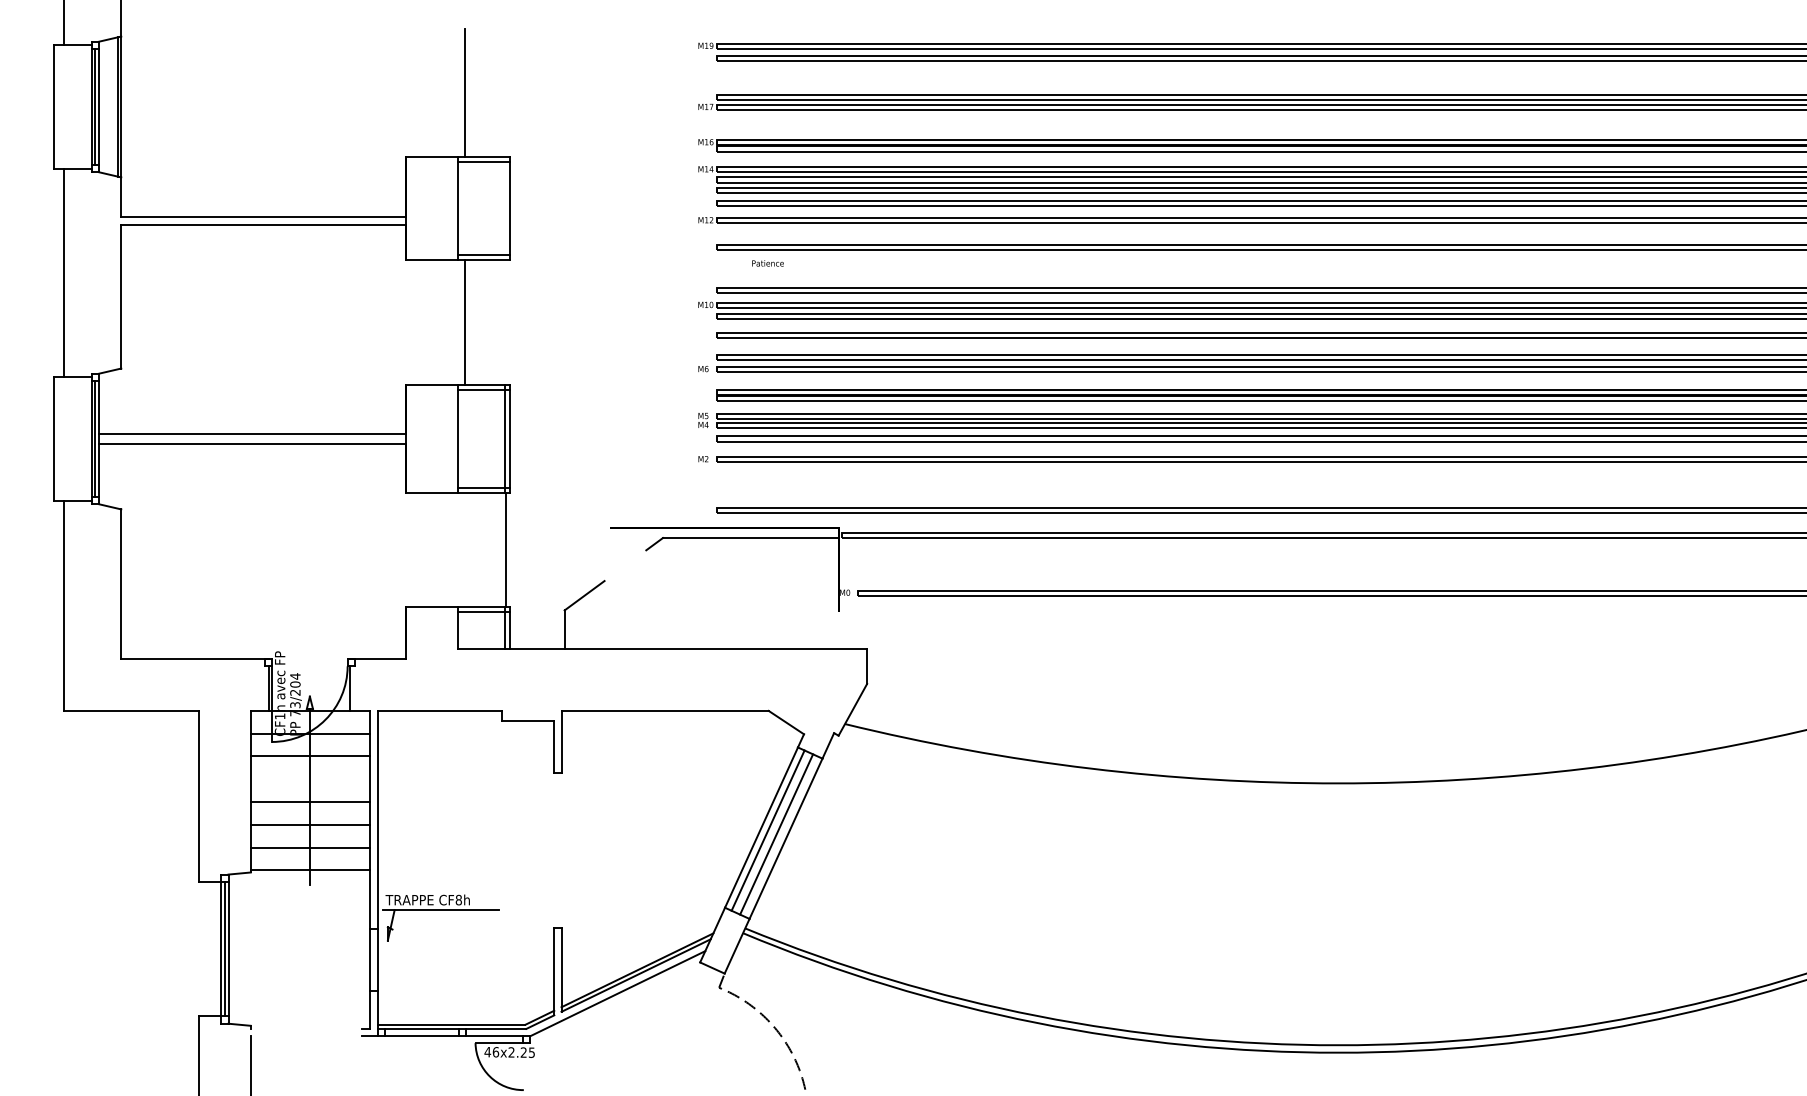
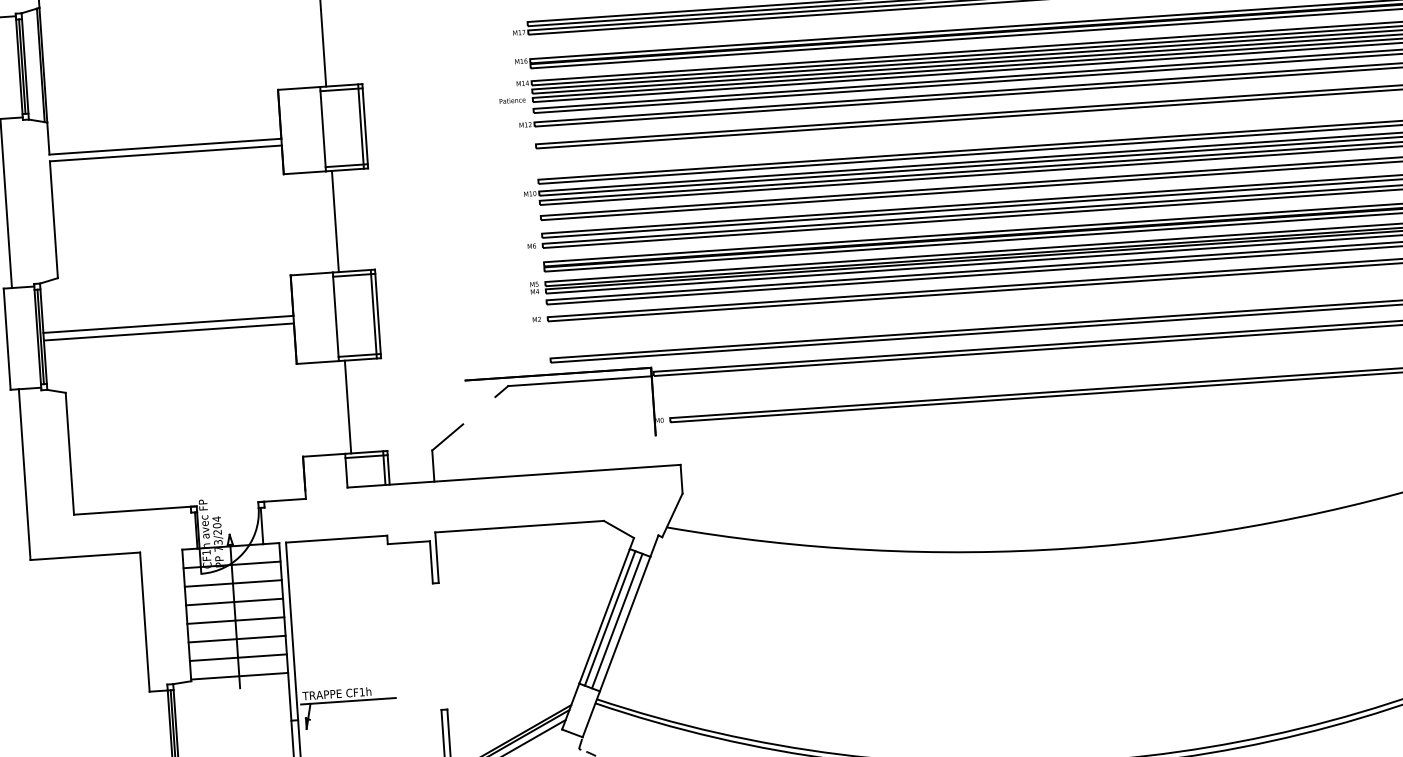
line: (504, 208) -> (360, 126), added
text: (767, 263) -> (512, 100), moved
line: (506, 550) -> (348, 407), moved
line: (309, 779) -> (233, 602), added
text: (458, 899) -> (361, 691), CF8h -> CF1h

